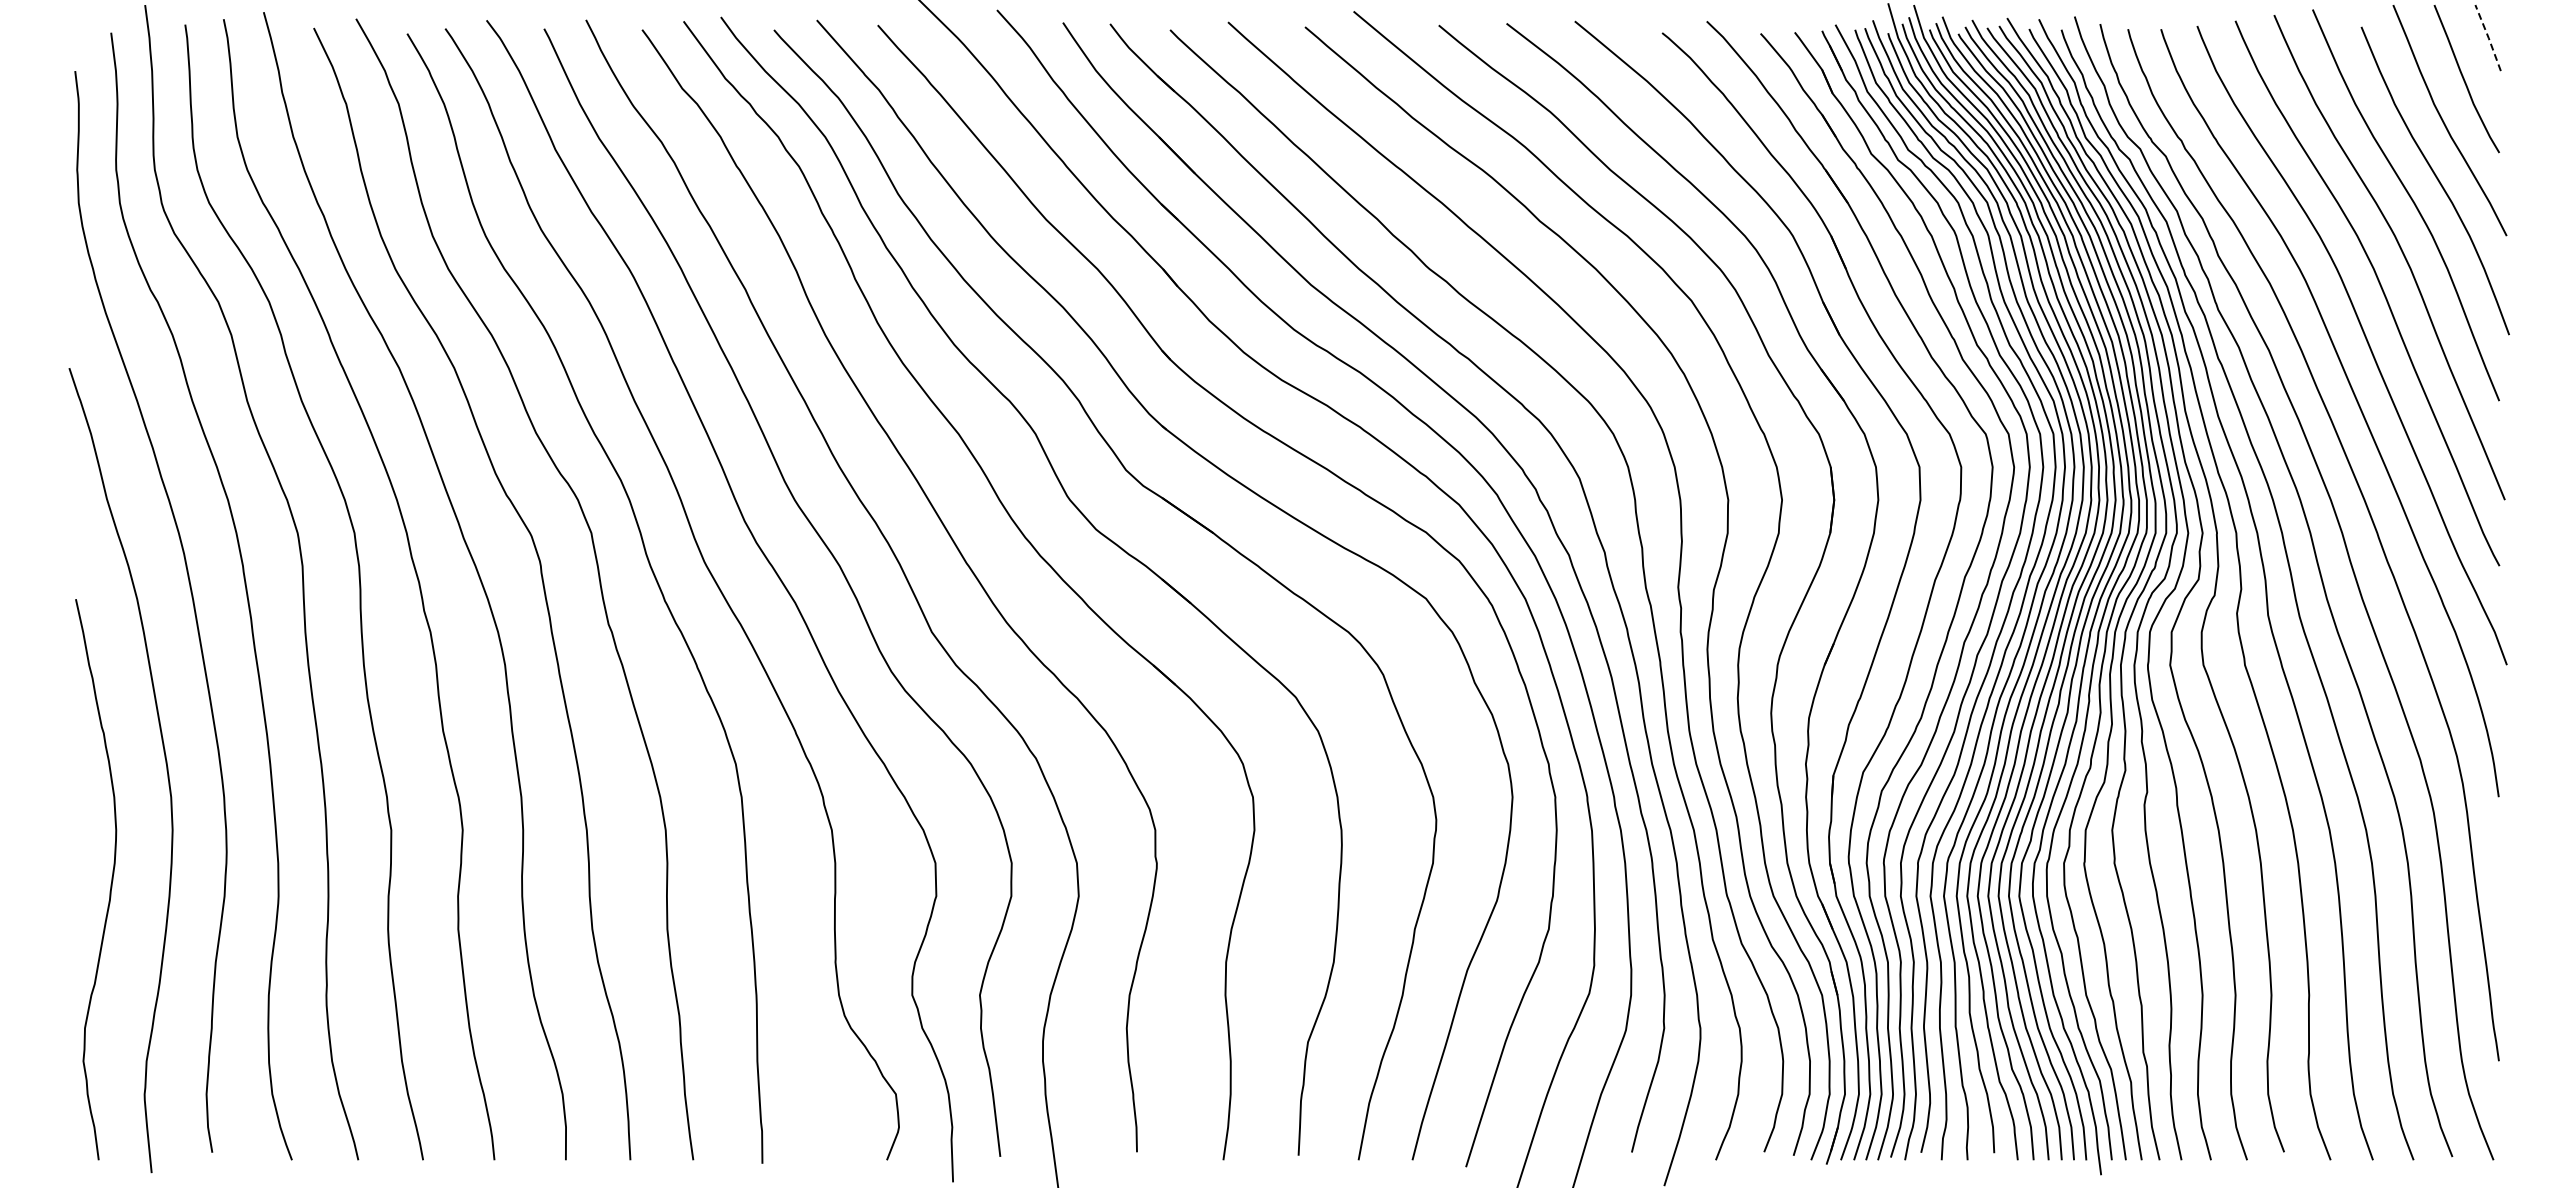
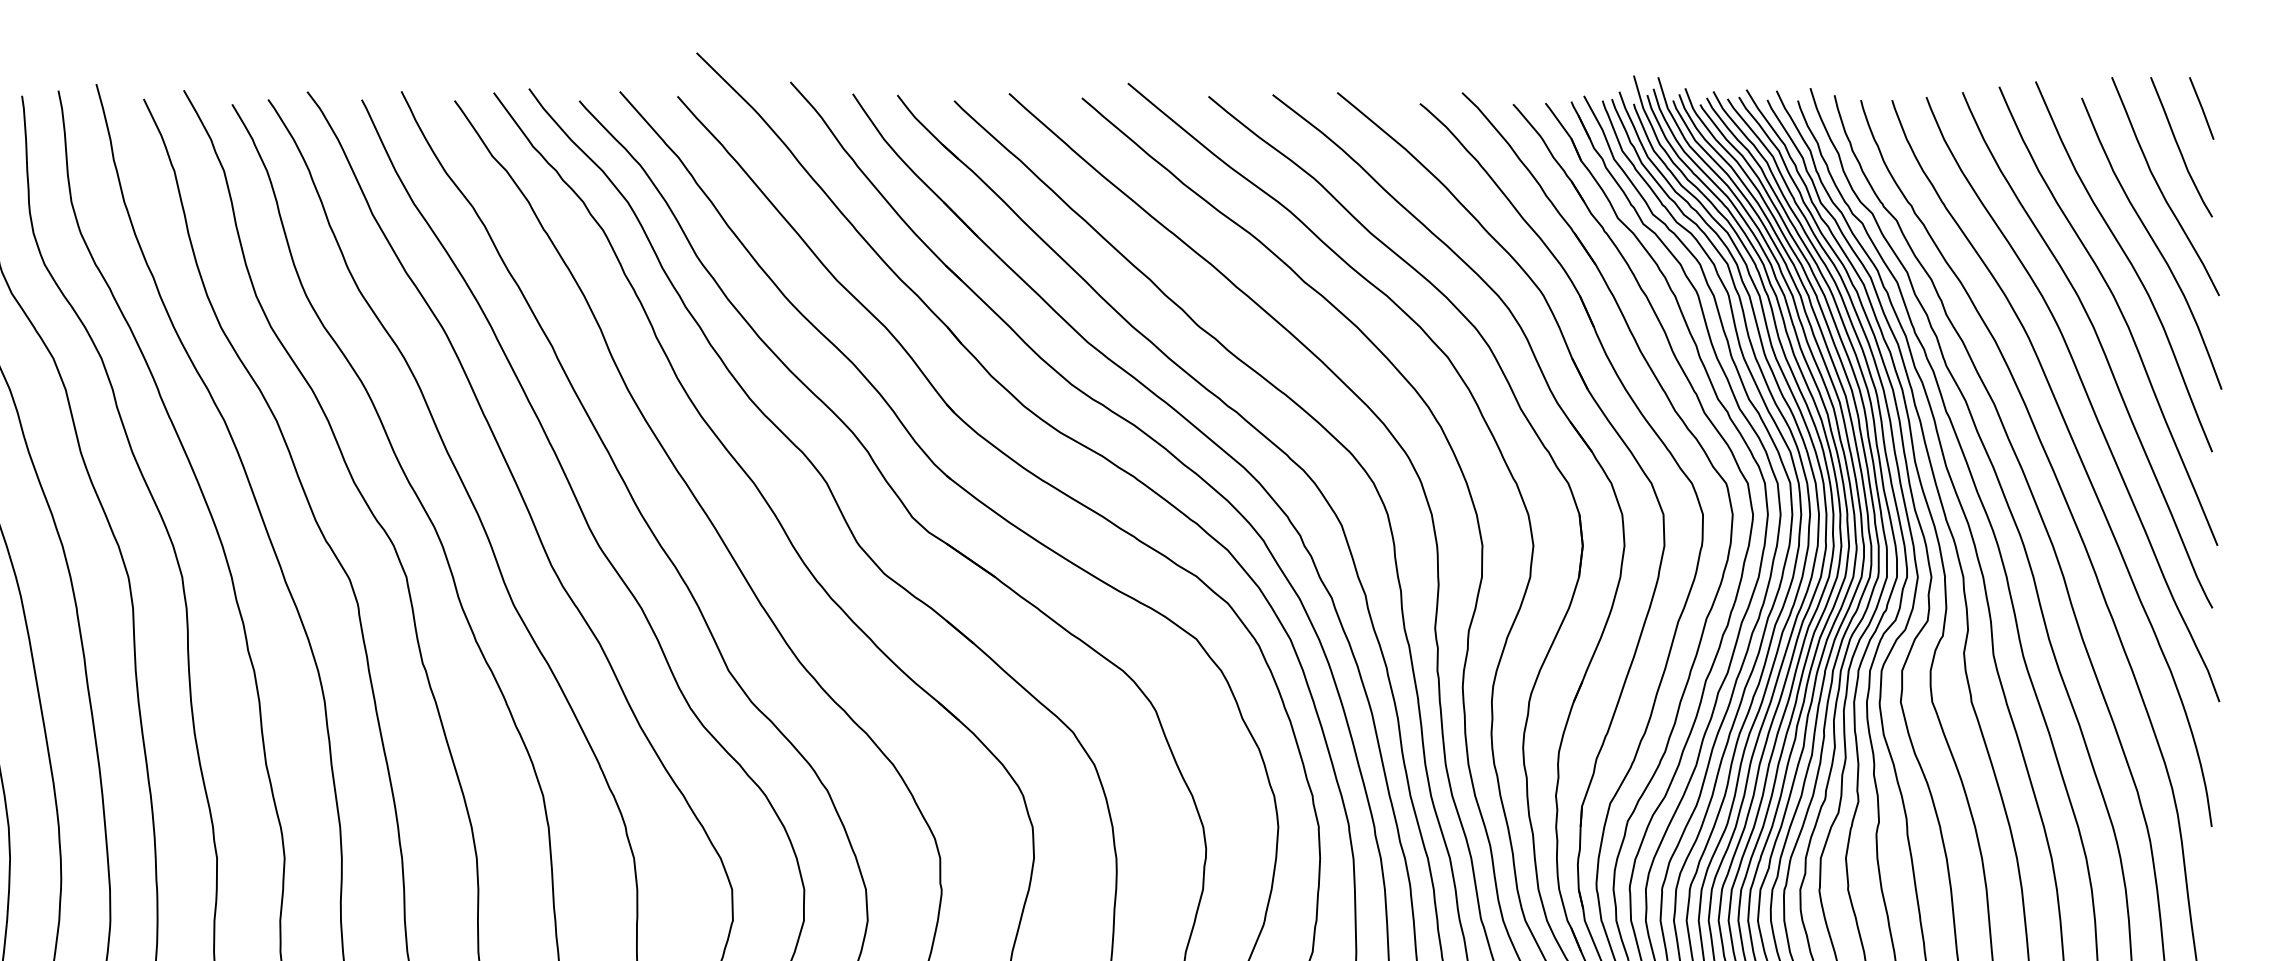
line: (2488, 38) -> (2202, 108), dashed -> solid

